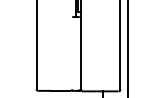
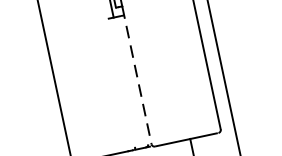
line: (81, 50) -> (136, 74), solid -> dashed

